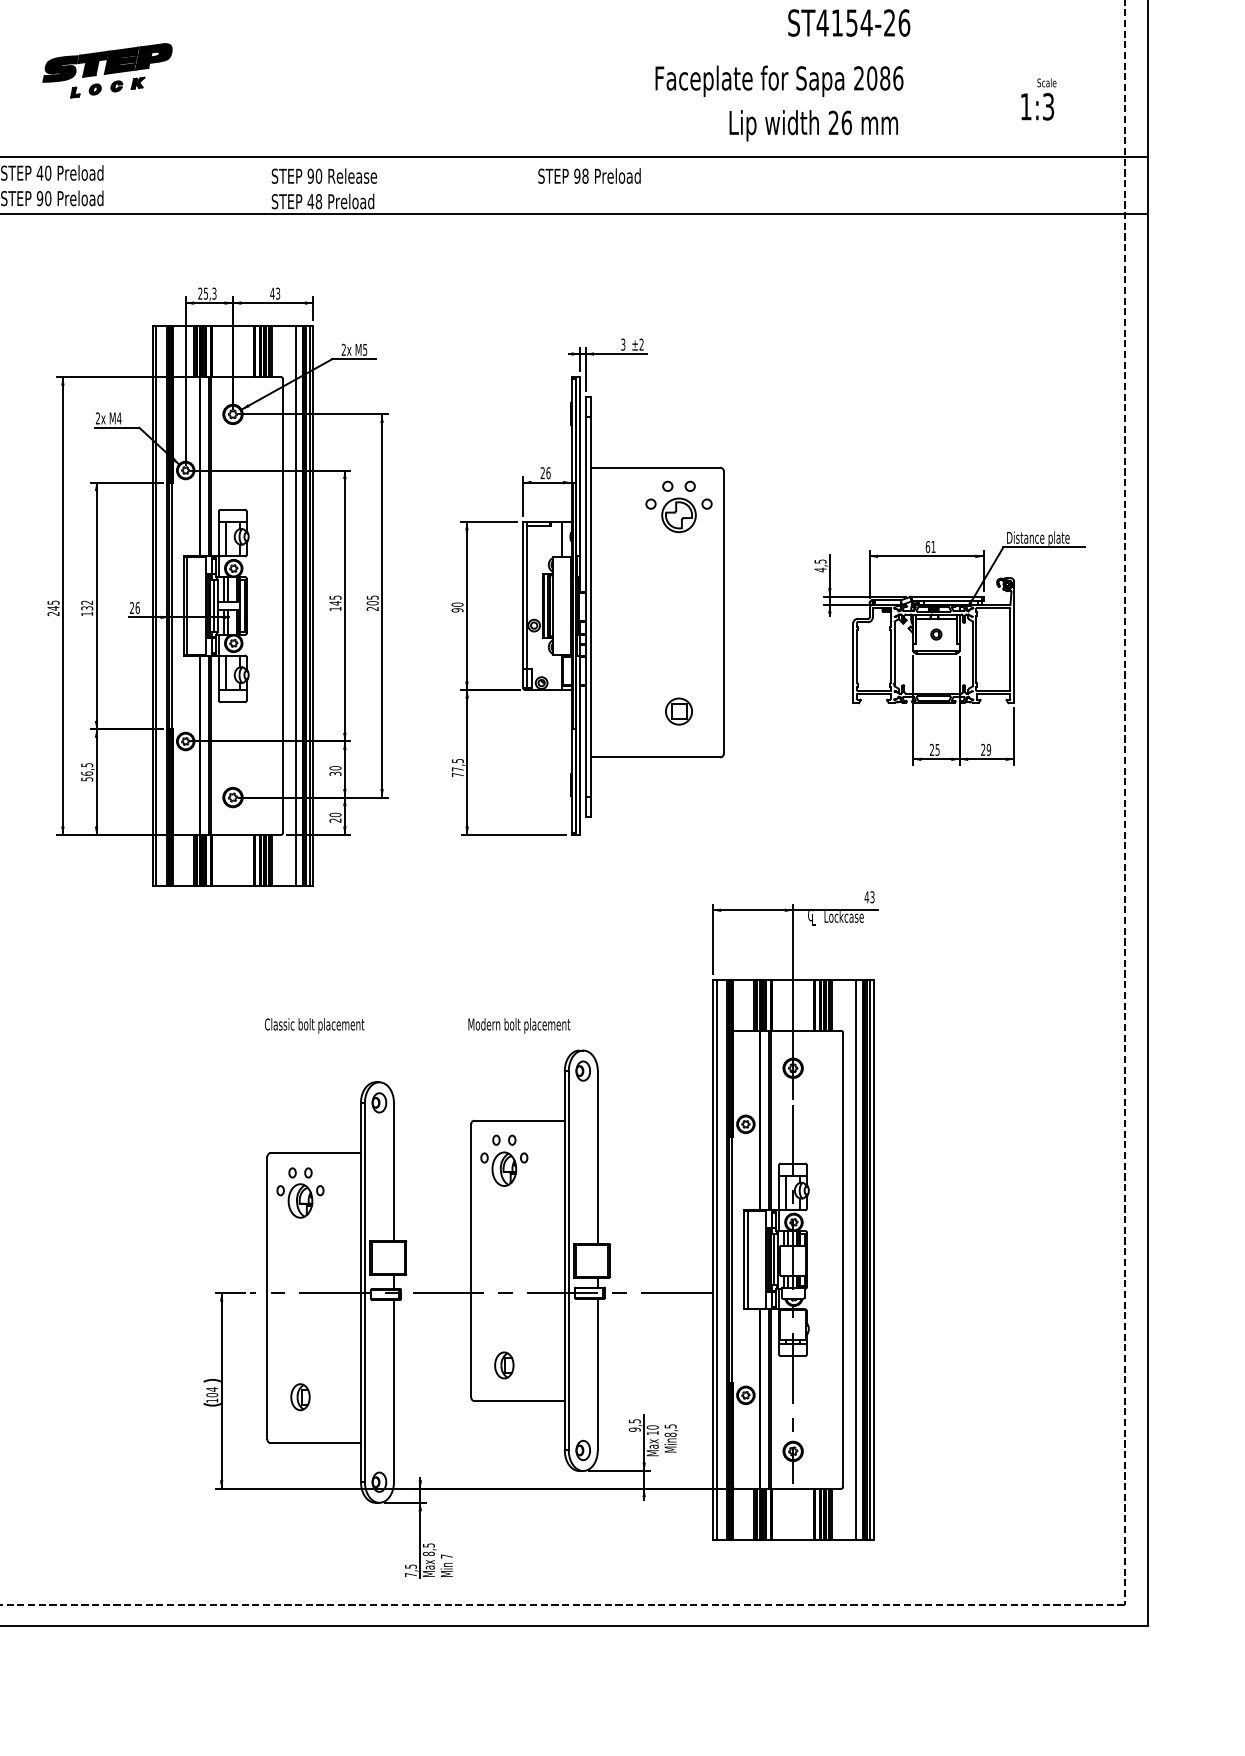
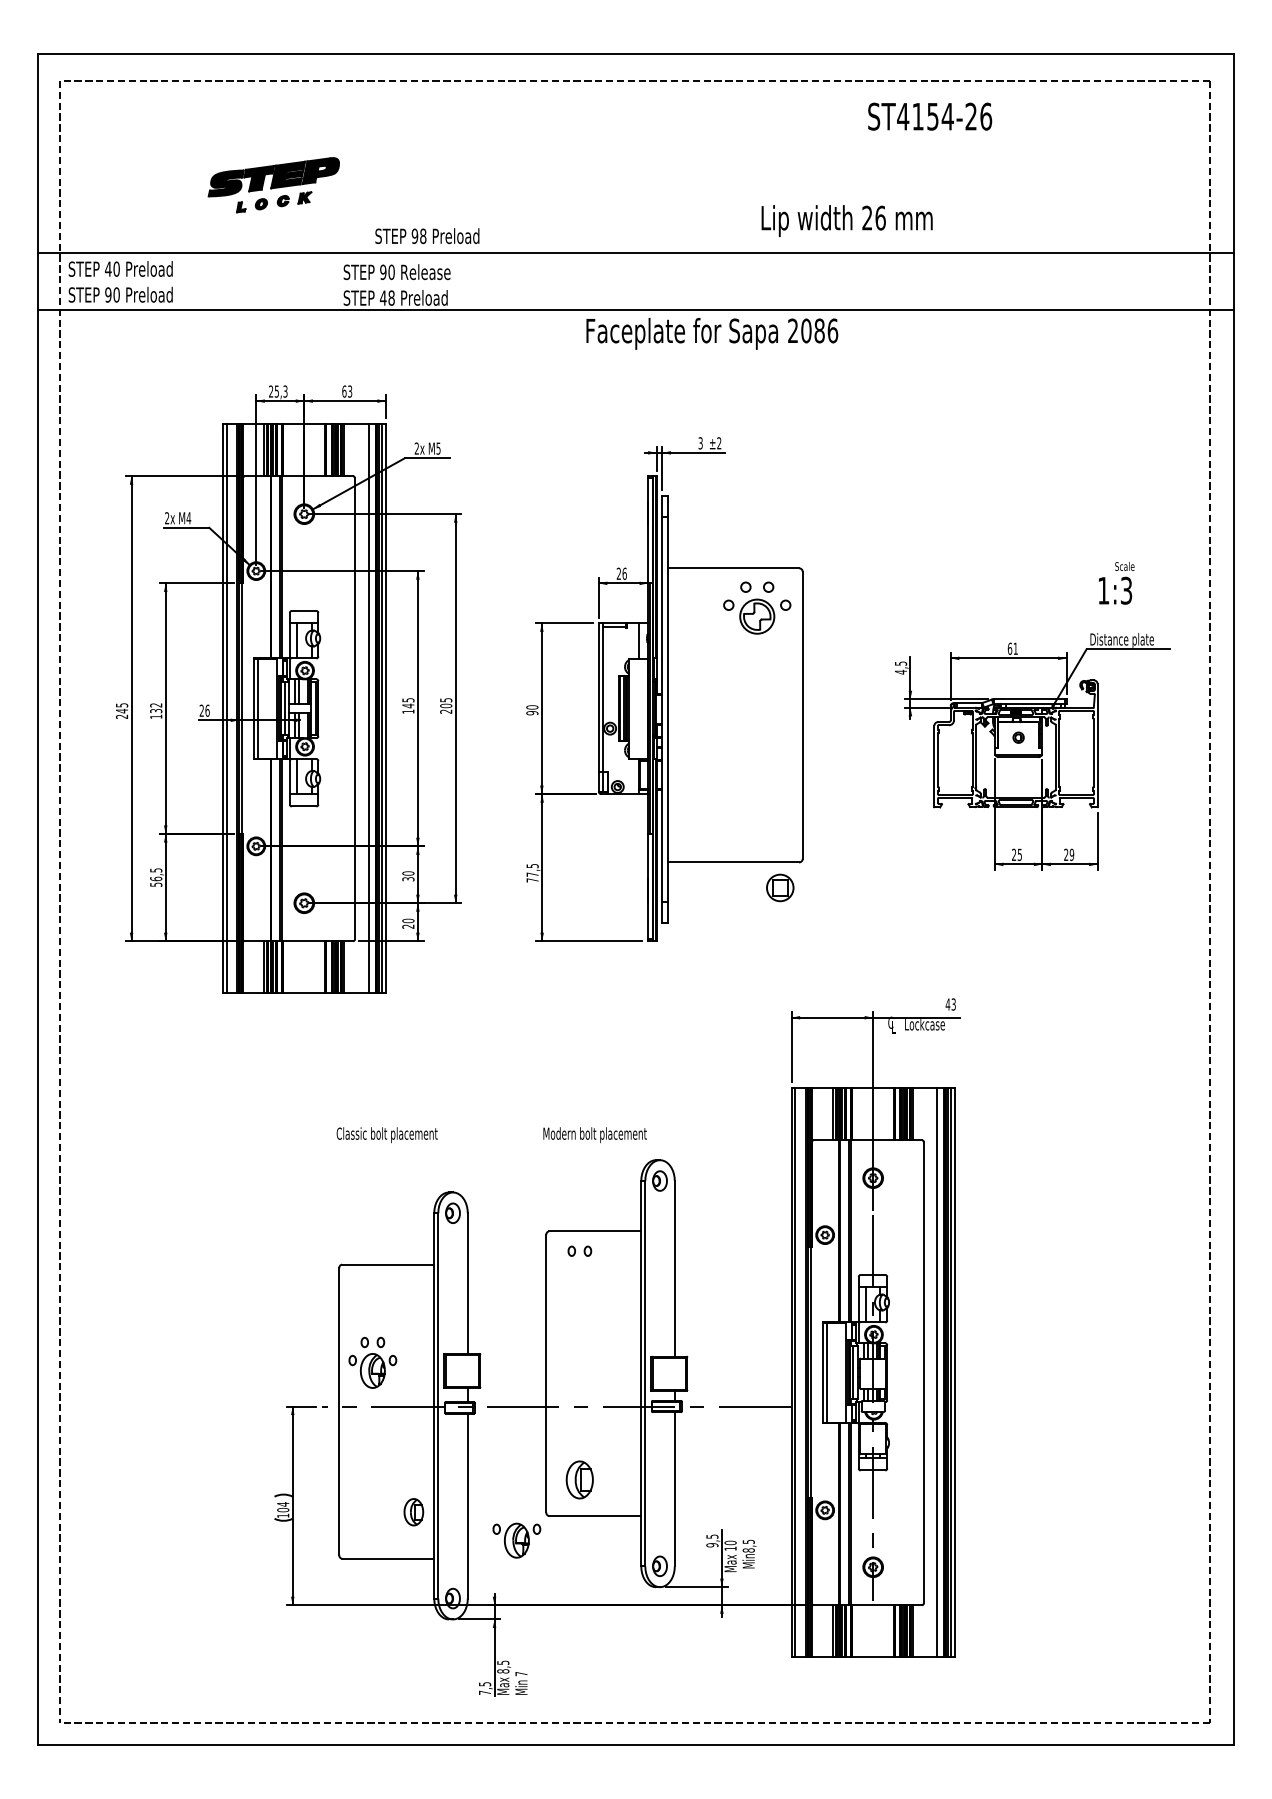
part: (107, 71) -> (273, 185), moved
text: (779, 80) -> (712, 333), moved
text: (1038, 98) -> (1116, 582), moved
text: (813, 125) -> (846, 220), moved
text: (589, 176) -> (427, 236), moved
text: (272, 293) -> (344, 391), 43 -> 63
part: (679, 711) -> (780, 887), moved
part: (503, 1169) -> (516, 1540), moved
part: (300, 1192) -> (372, 1362), moved
part: (503, 1364) -> (579, 1479), size x1.4
part: (300, 1397) -> (413, 1512), moved

